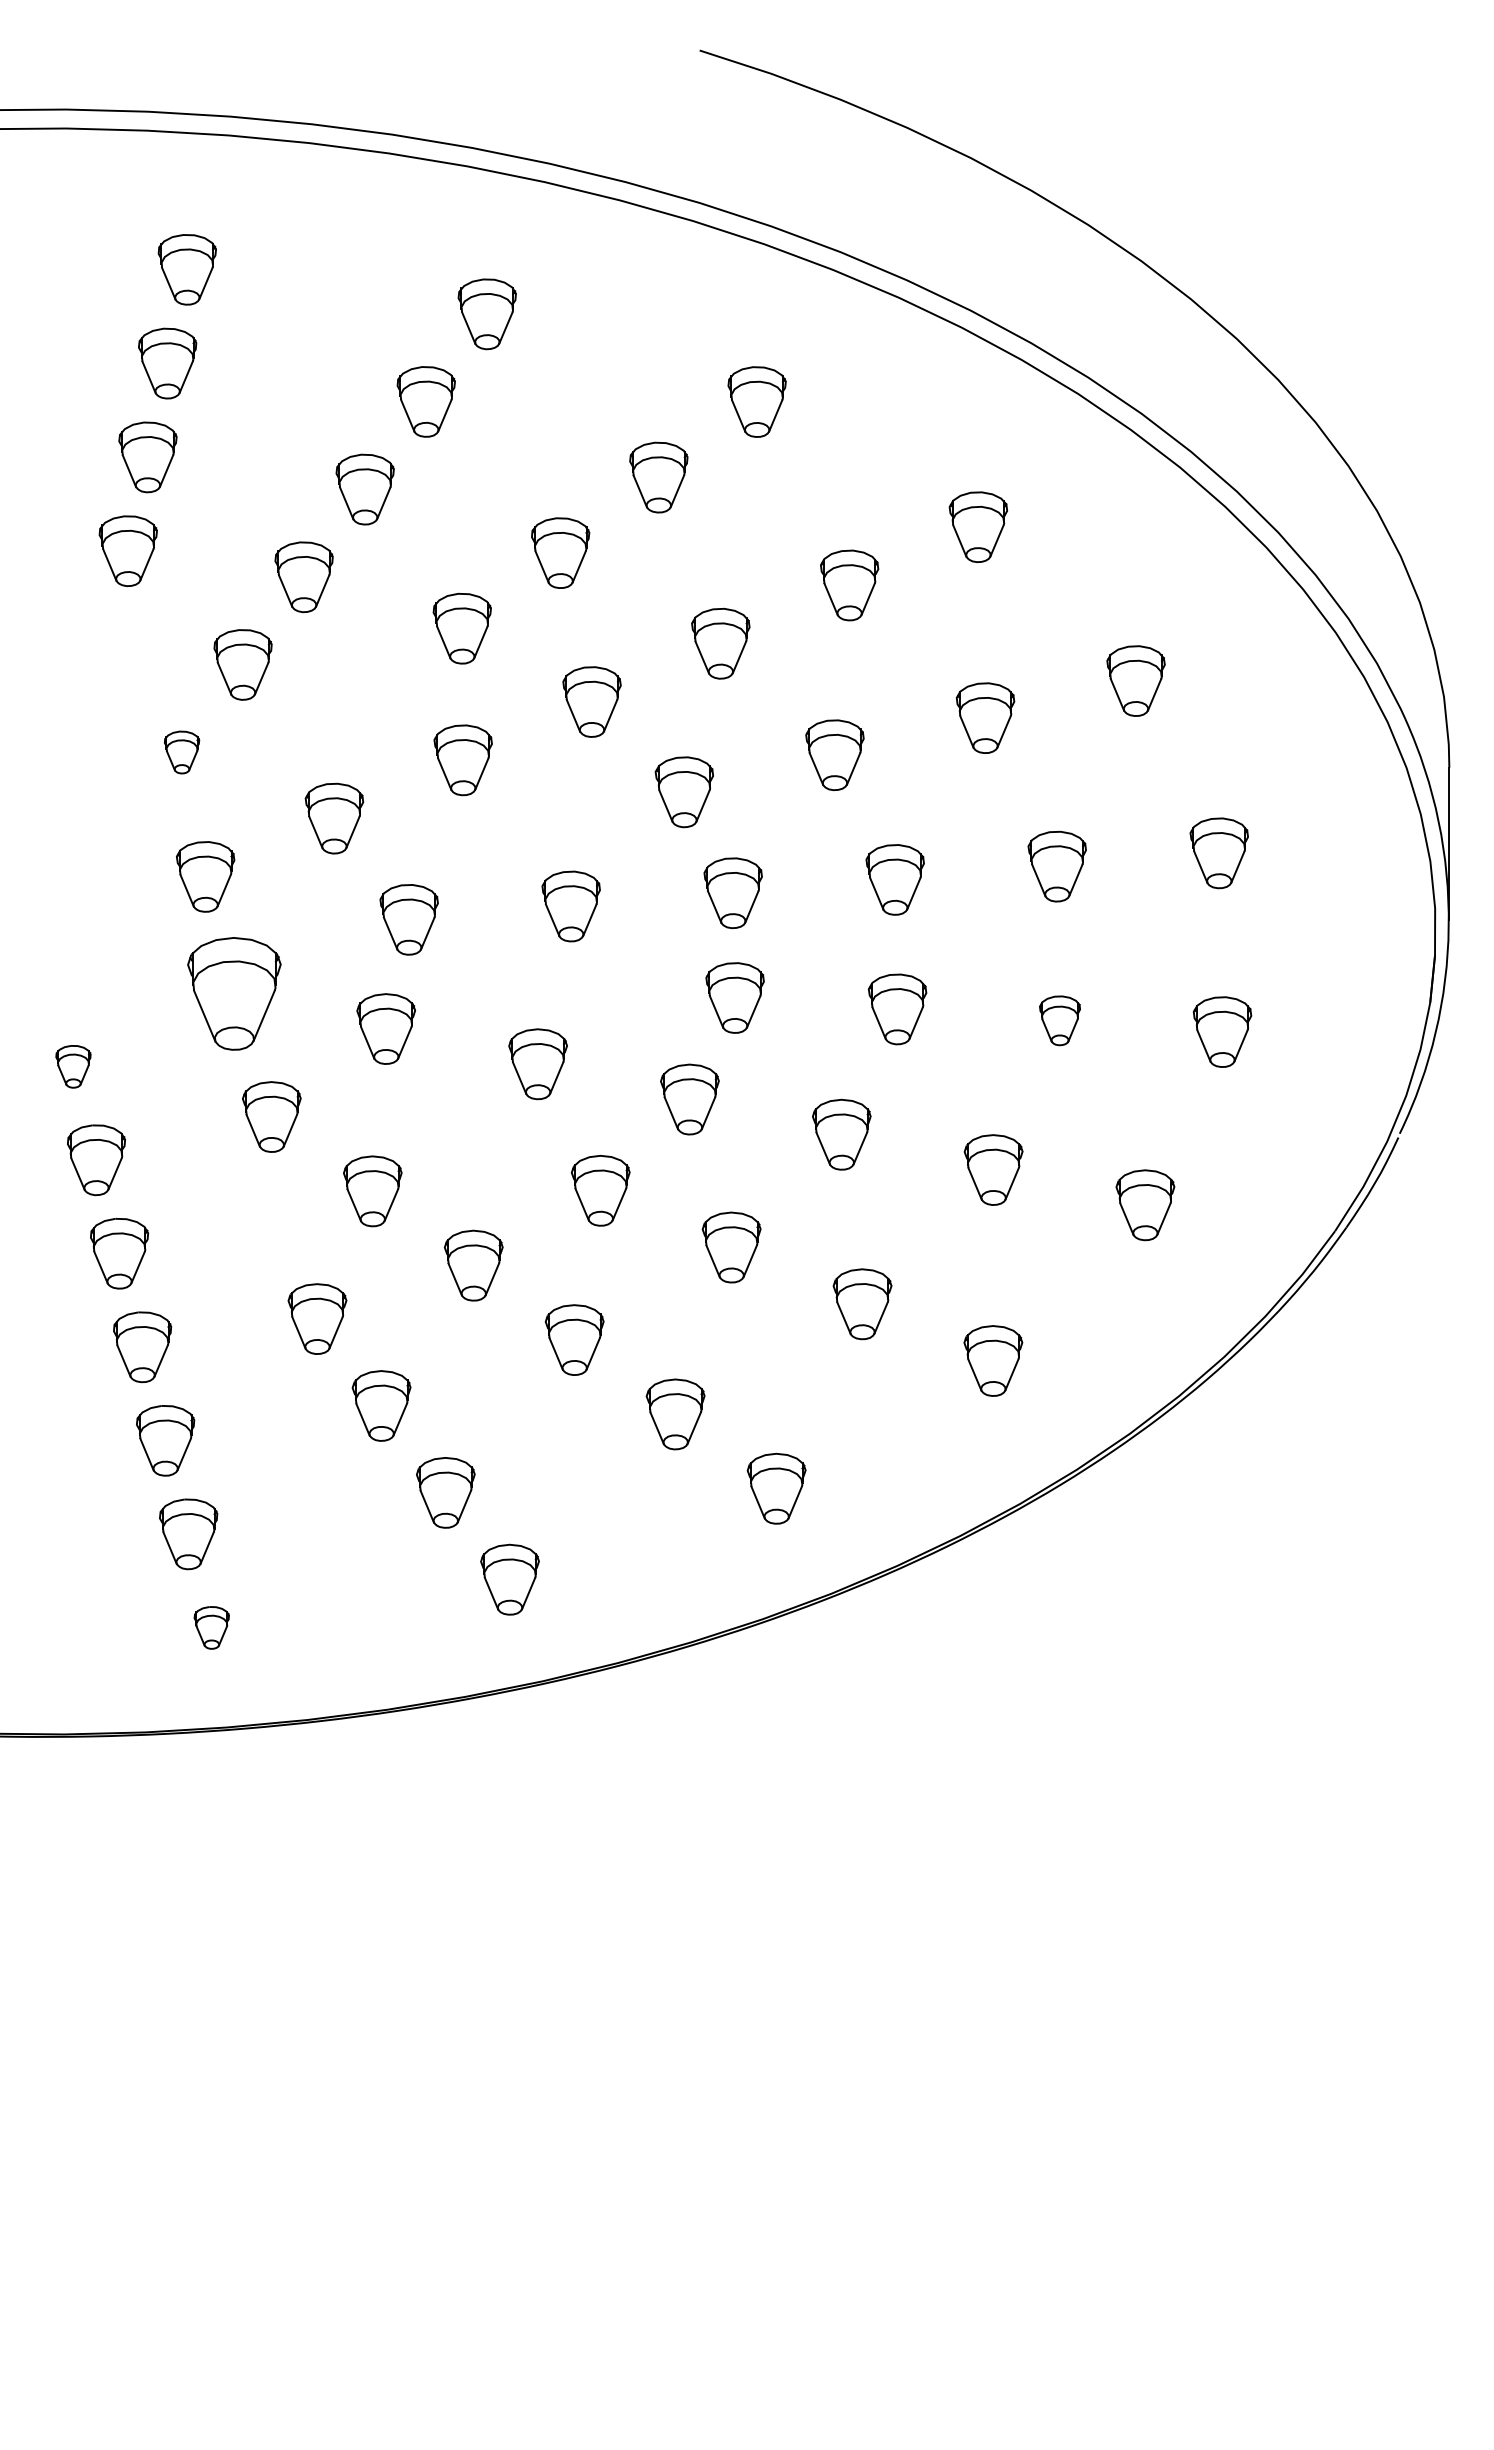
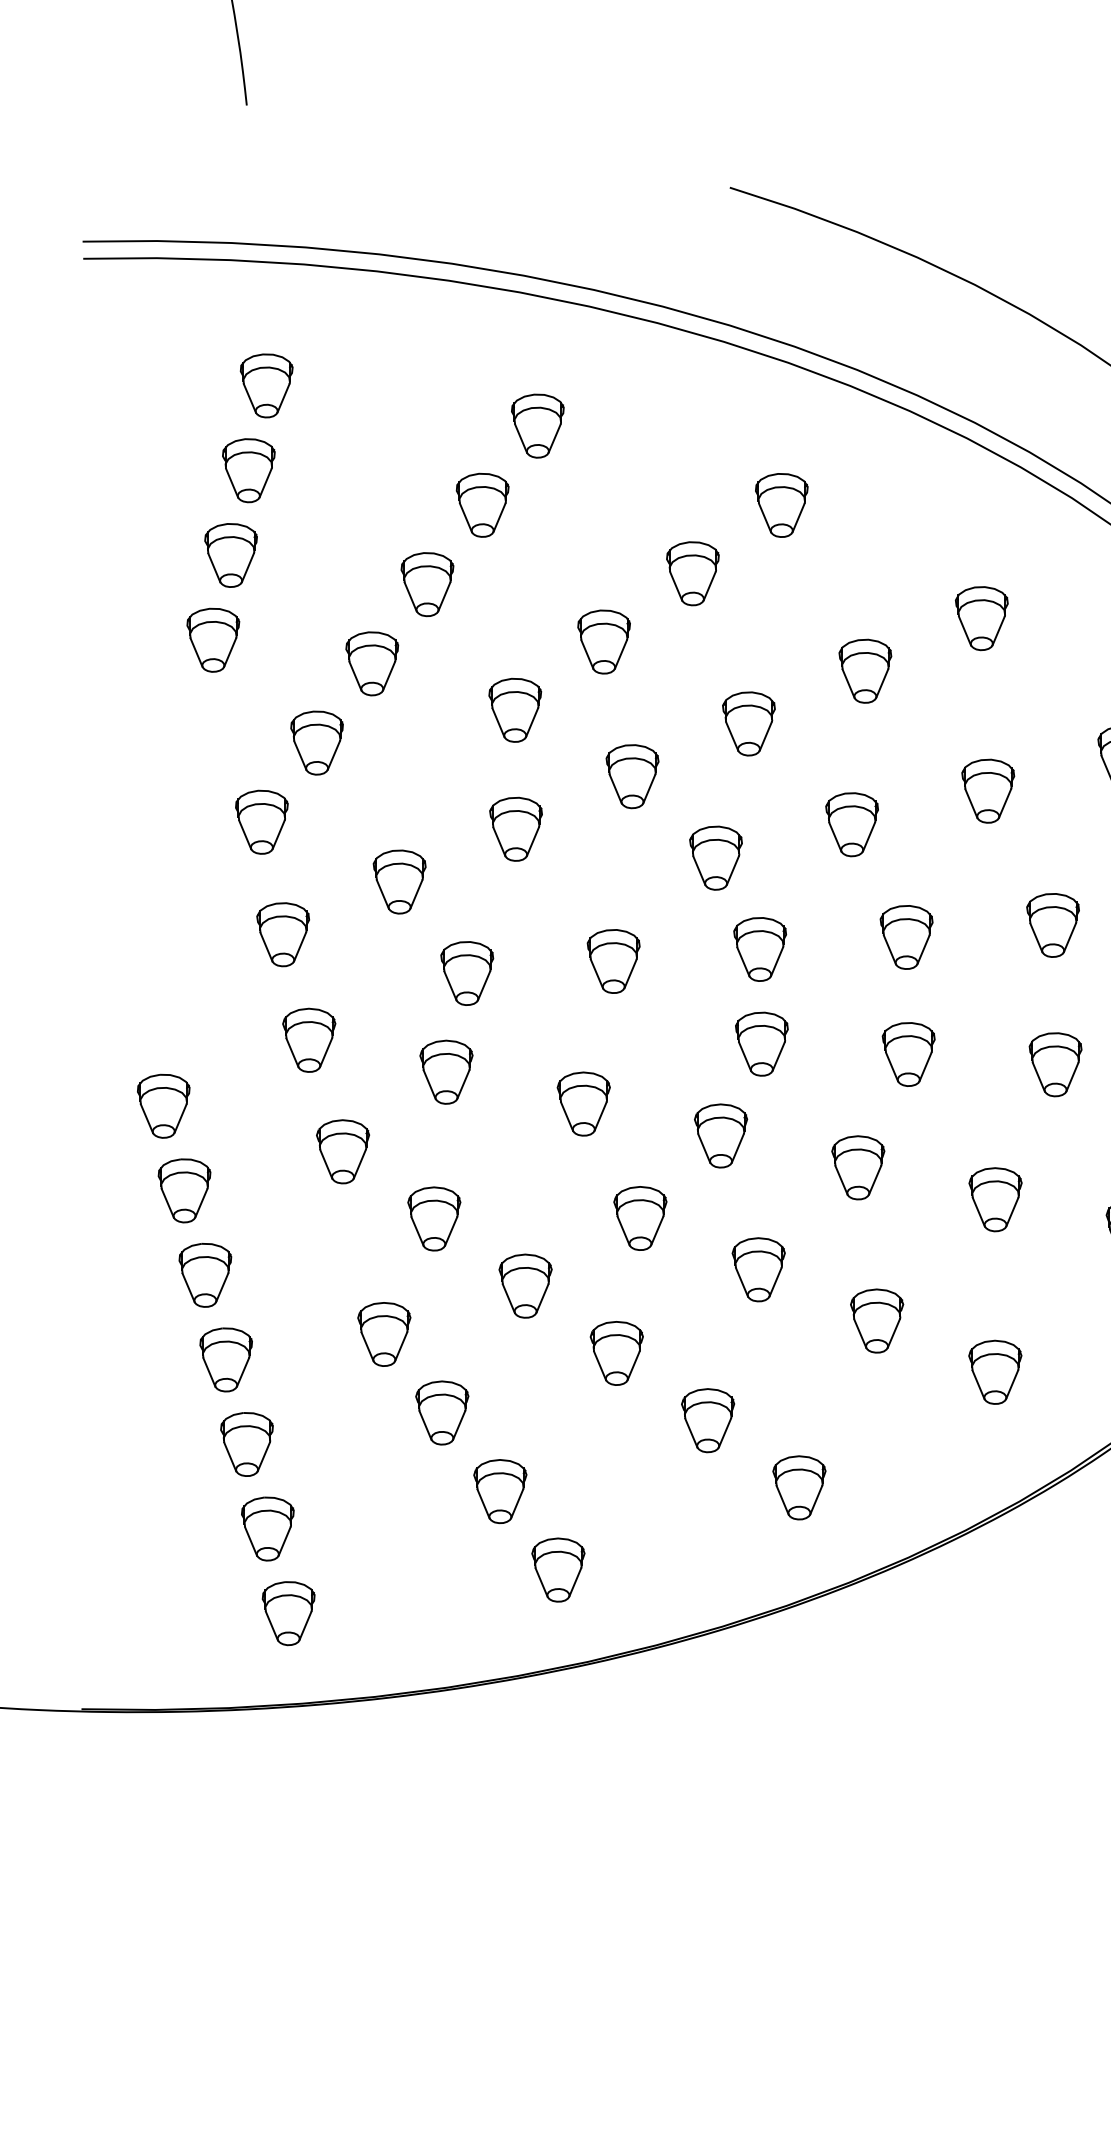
part: (181, 752) -> (261, 822), size x1.67
part: (234, 993) -> (309, 1040), size x0.62
part: (1059, 1020) -> (1055, 1064), size x1.43
part: (73, 1066) -> (163, 1106), size x1.67
part: (211, 1627) -> (288, 1613), size x1.67

